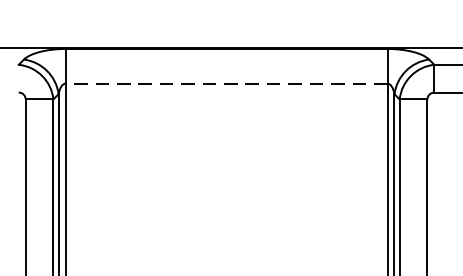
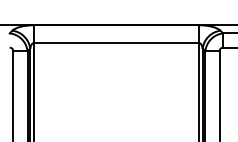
line: (226, 84) -> (116, 43), dashed -> solid

